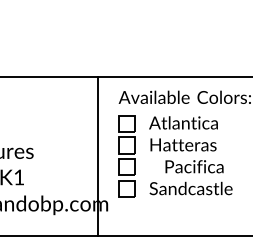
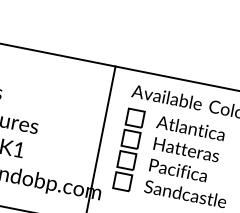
text: (194, 166) -> (178, 170), moved

